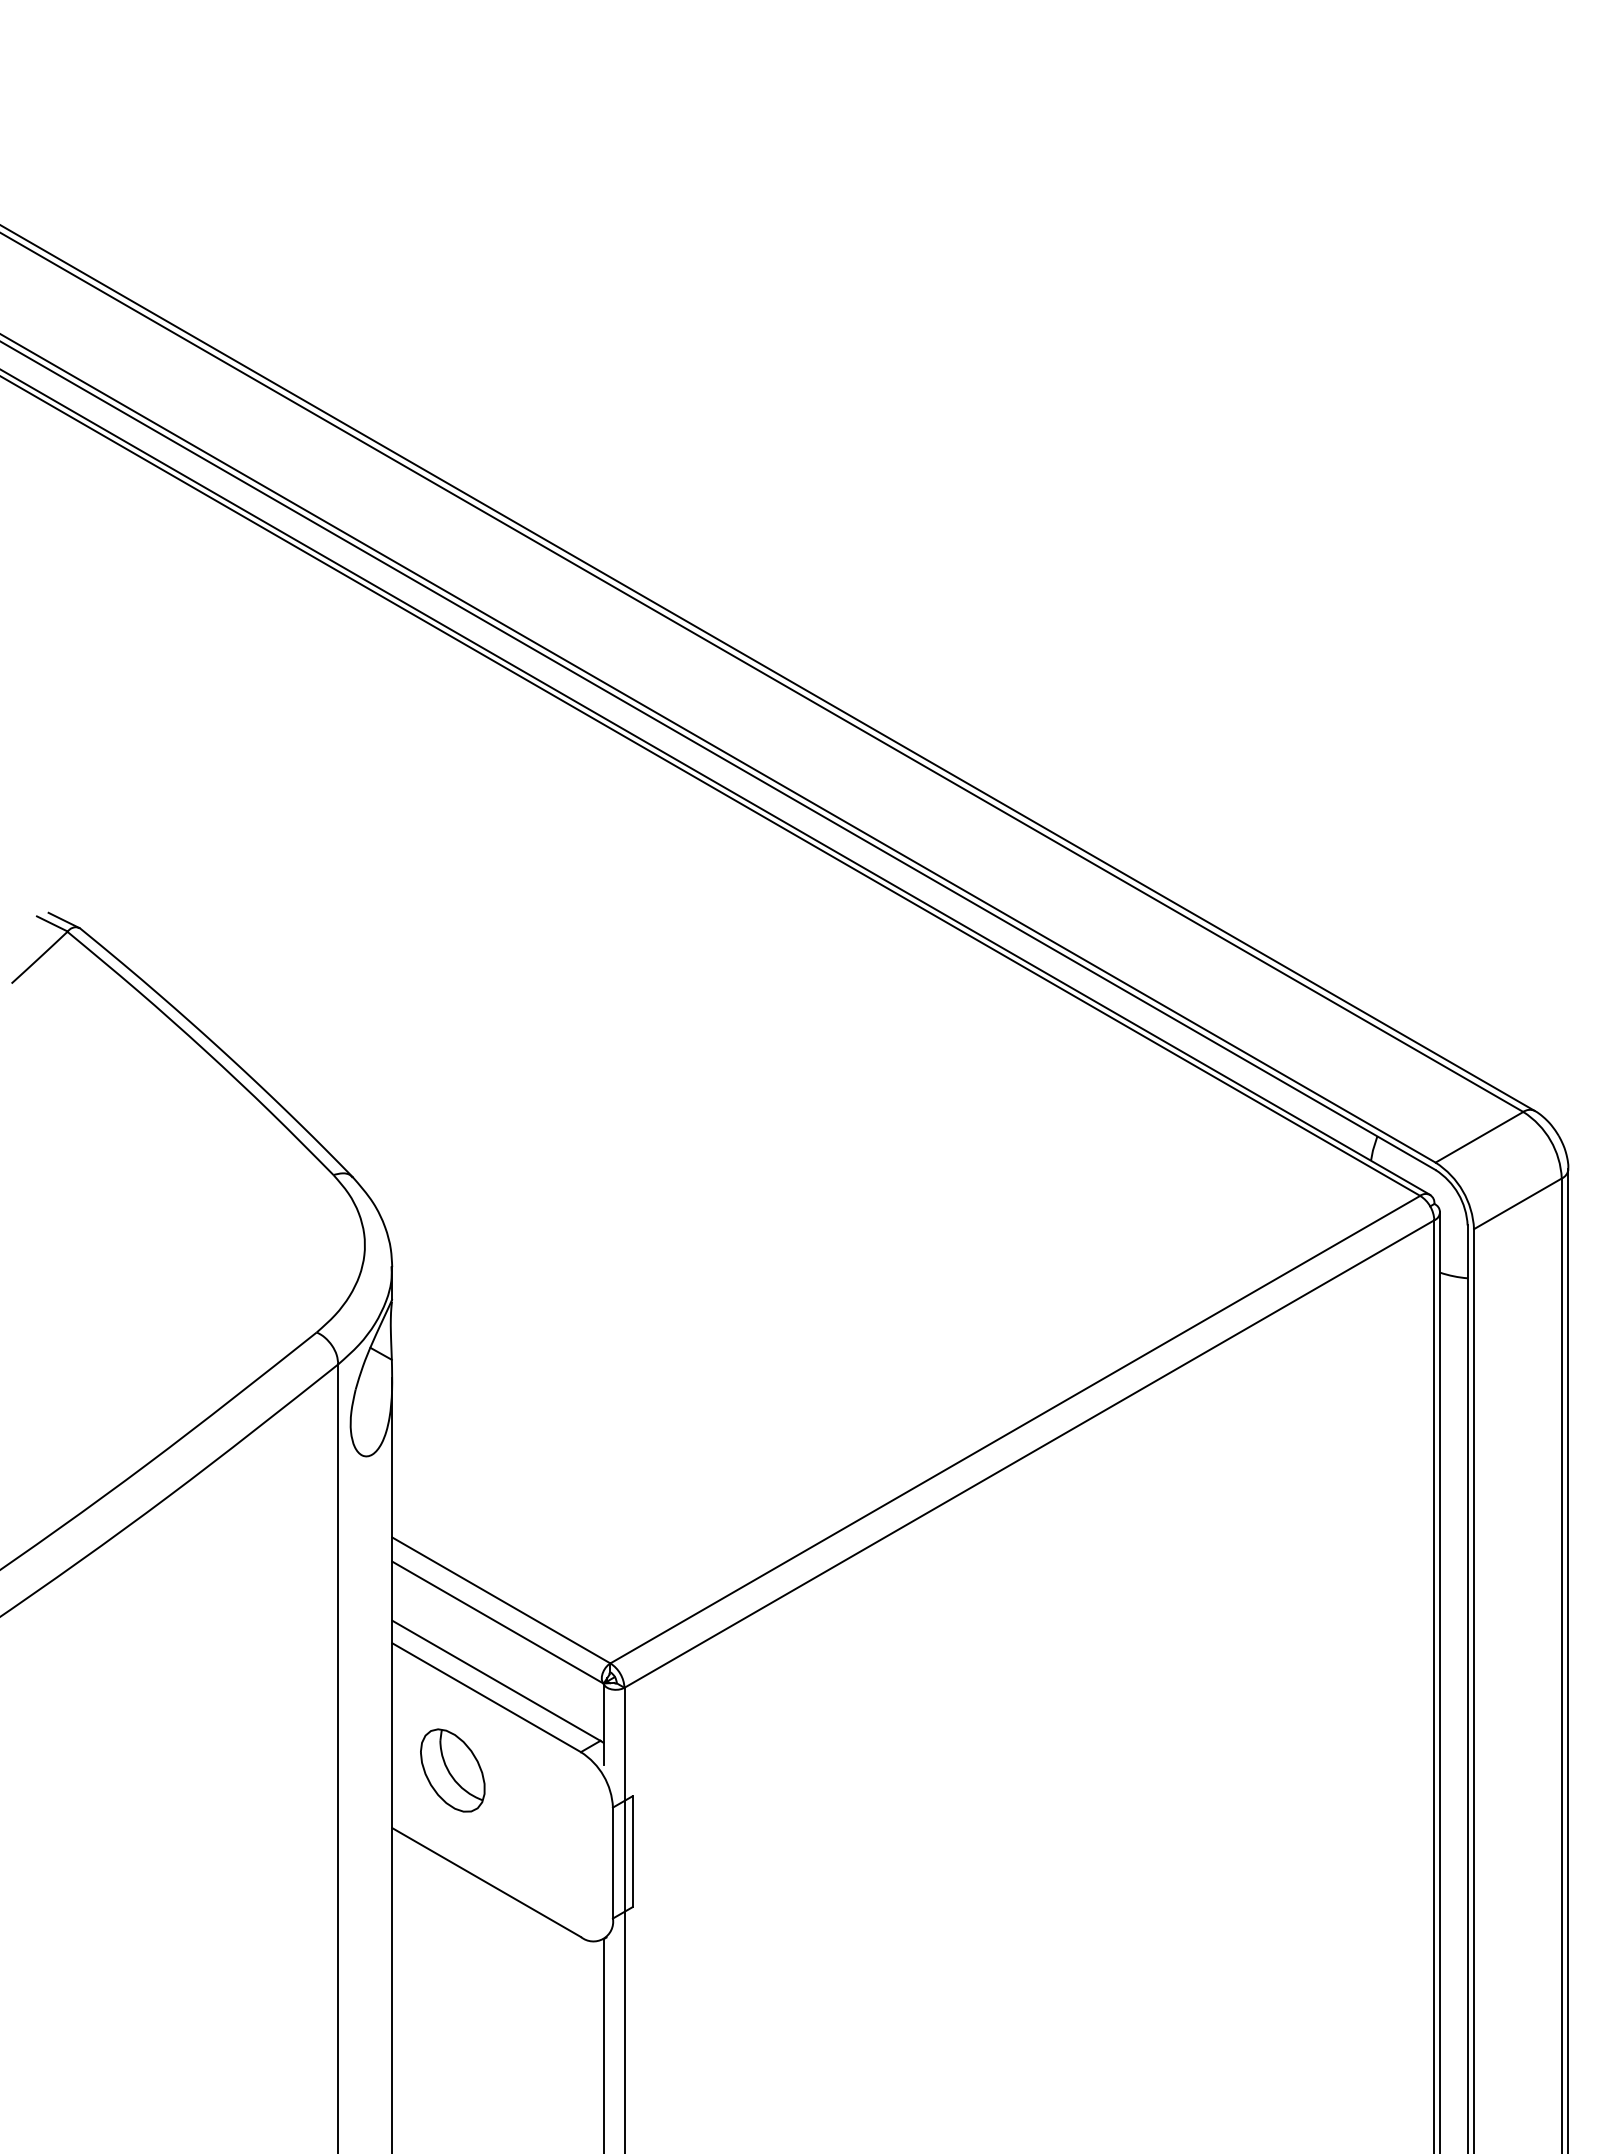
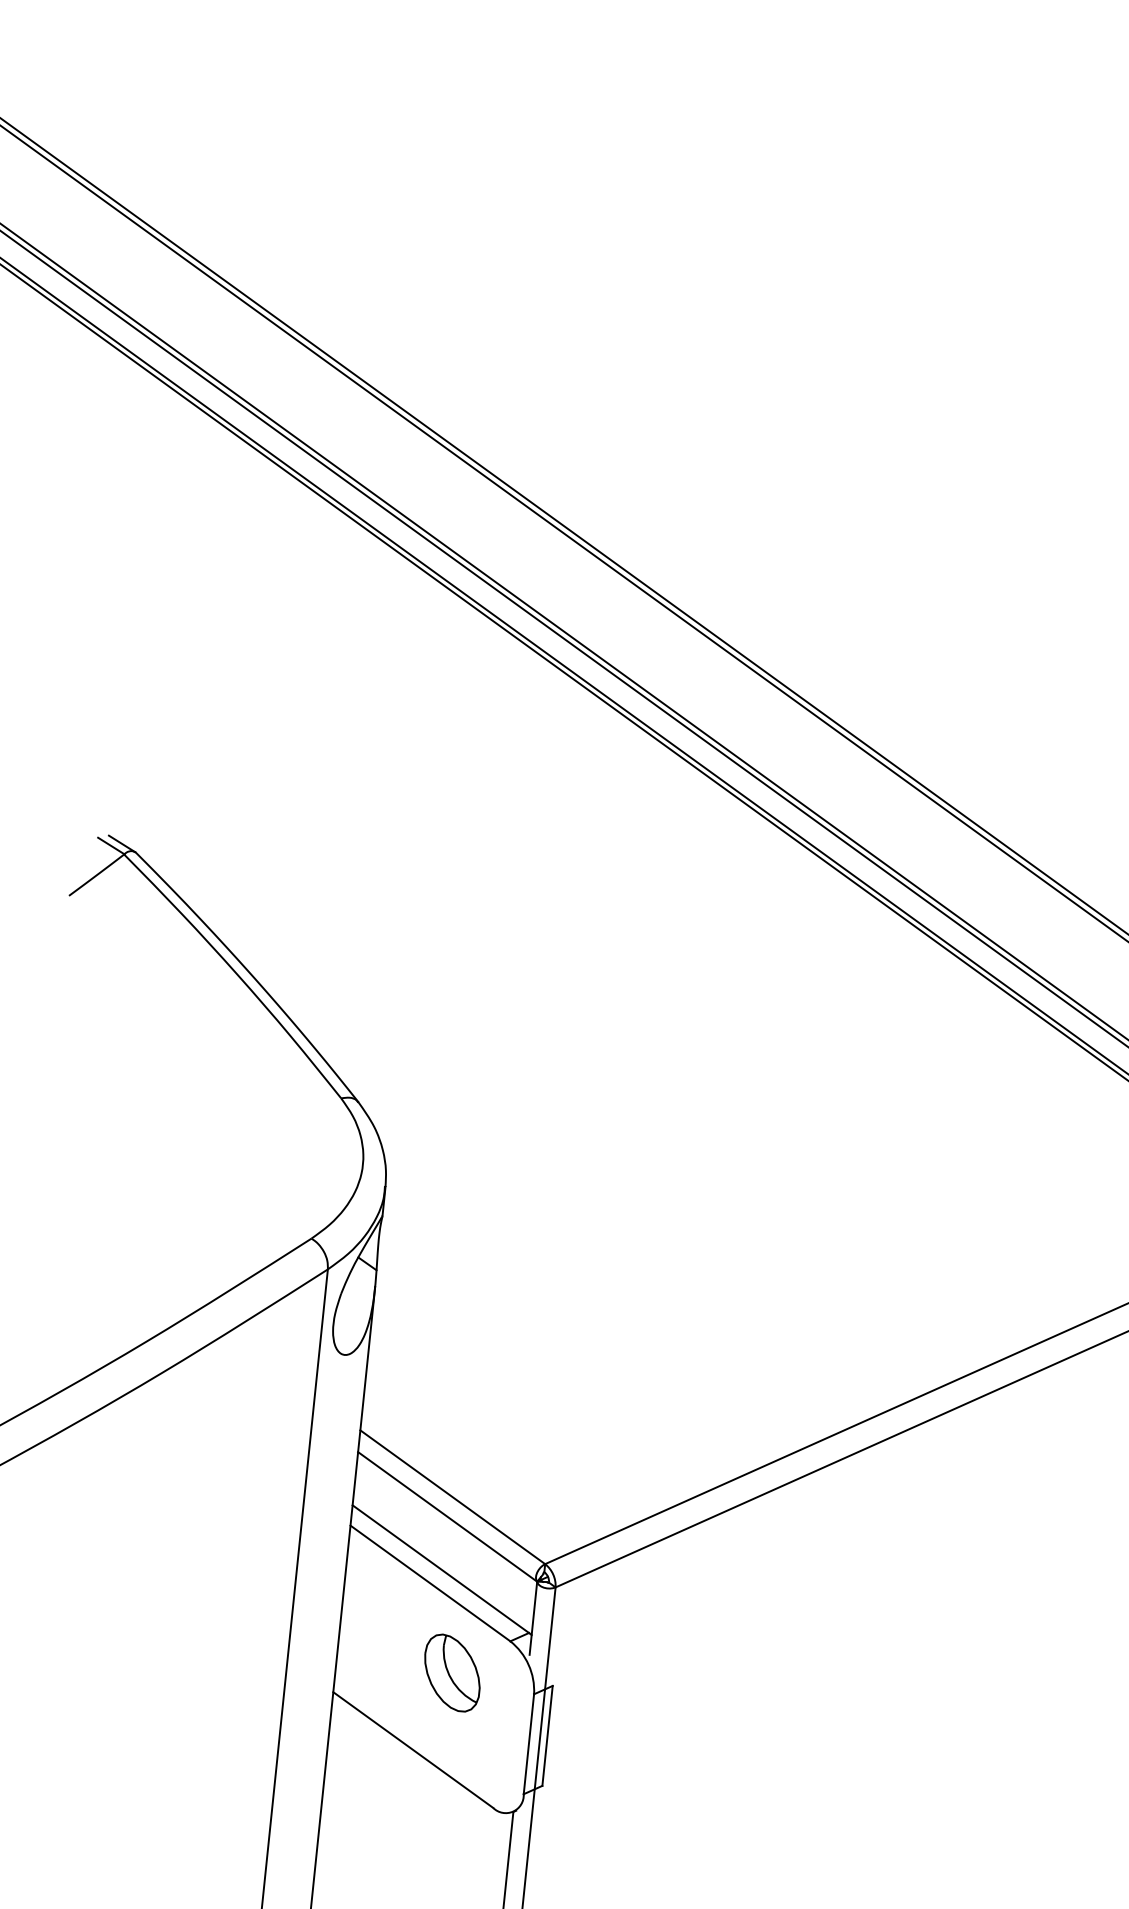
part: (452, 1770) -> (452, 1672), moved

